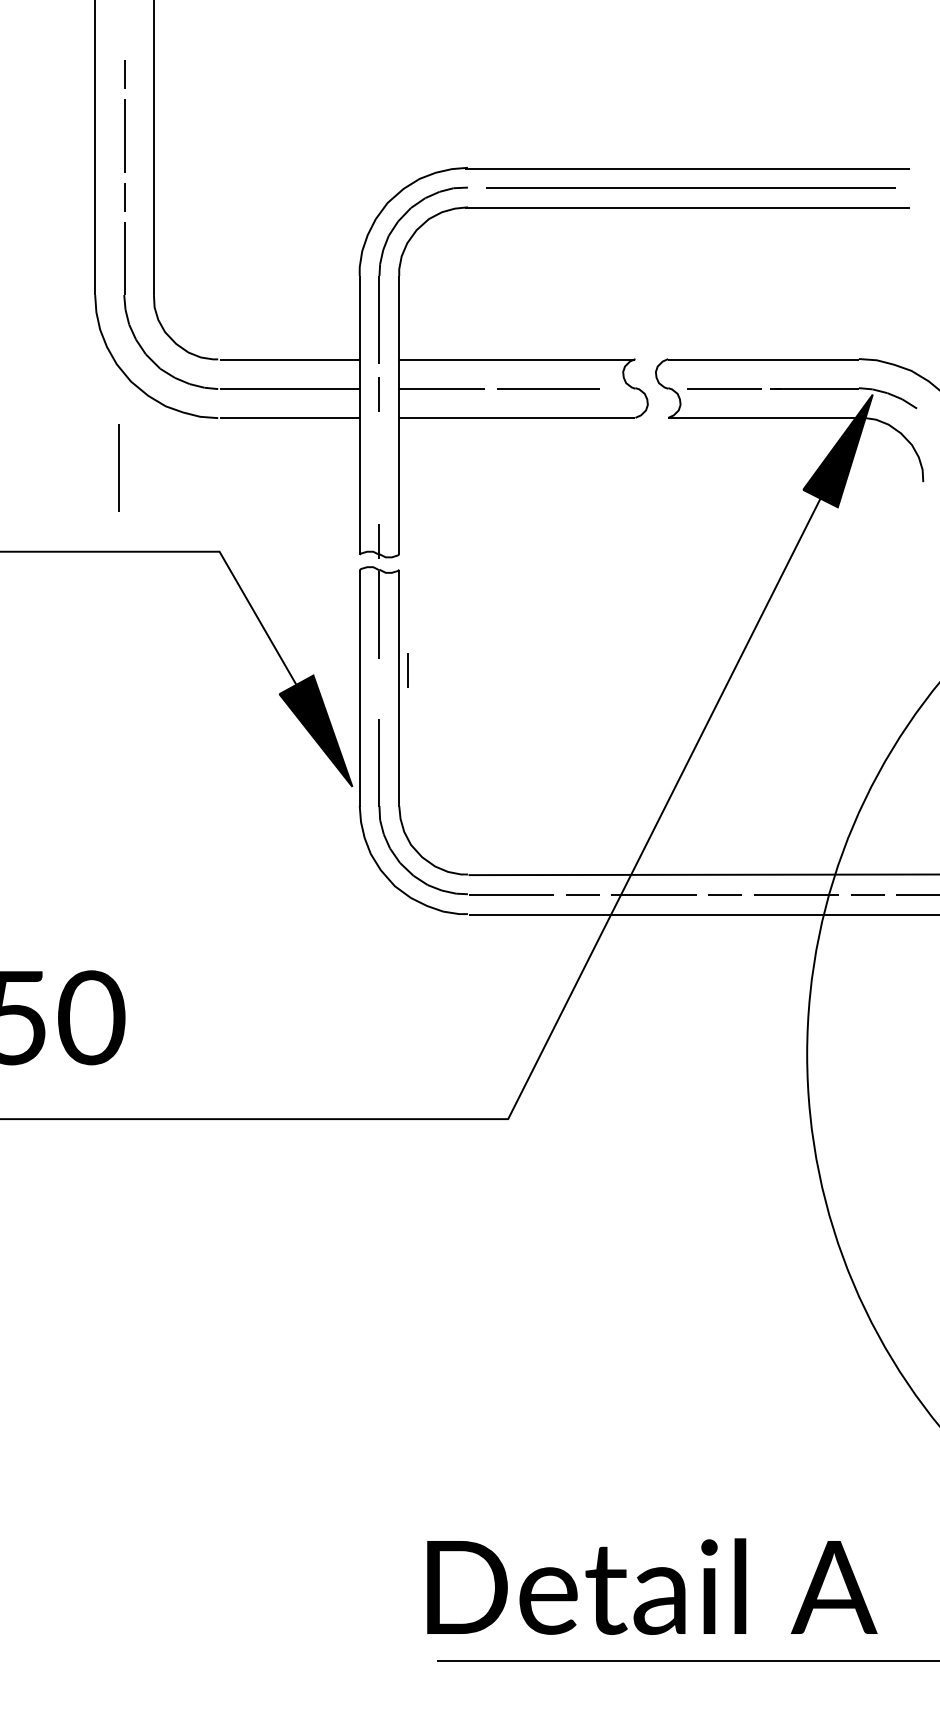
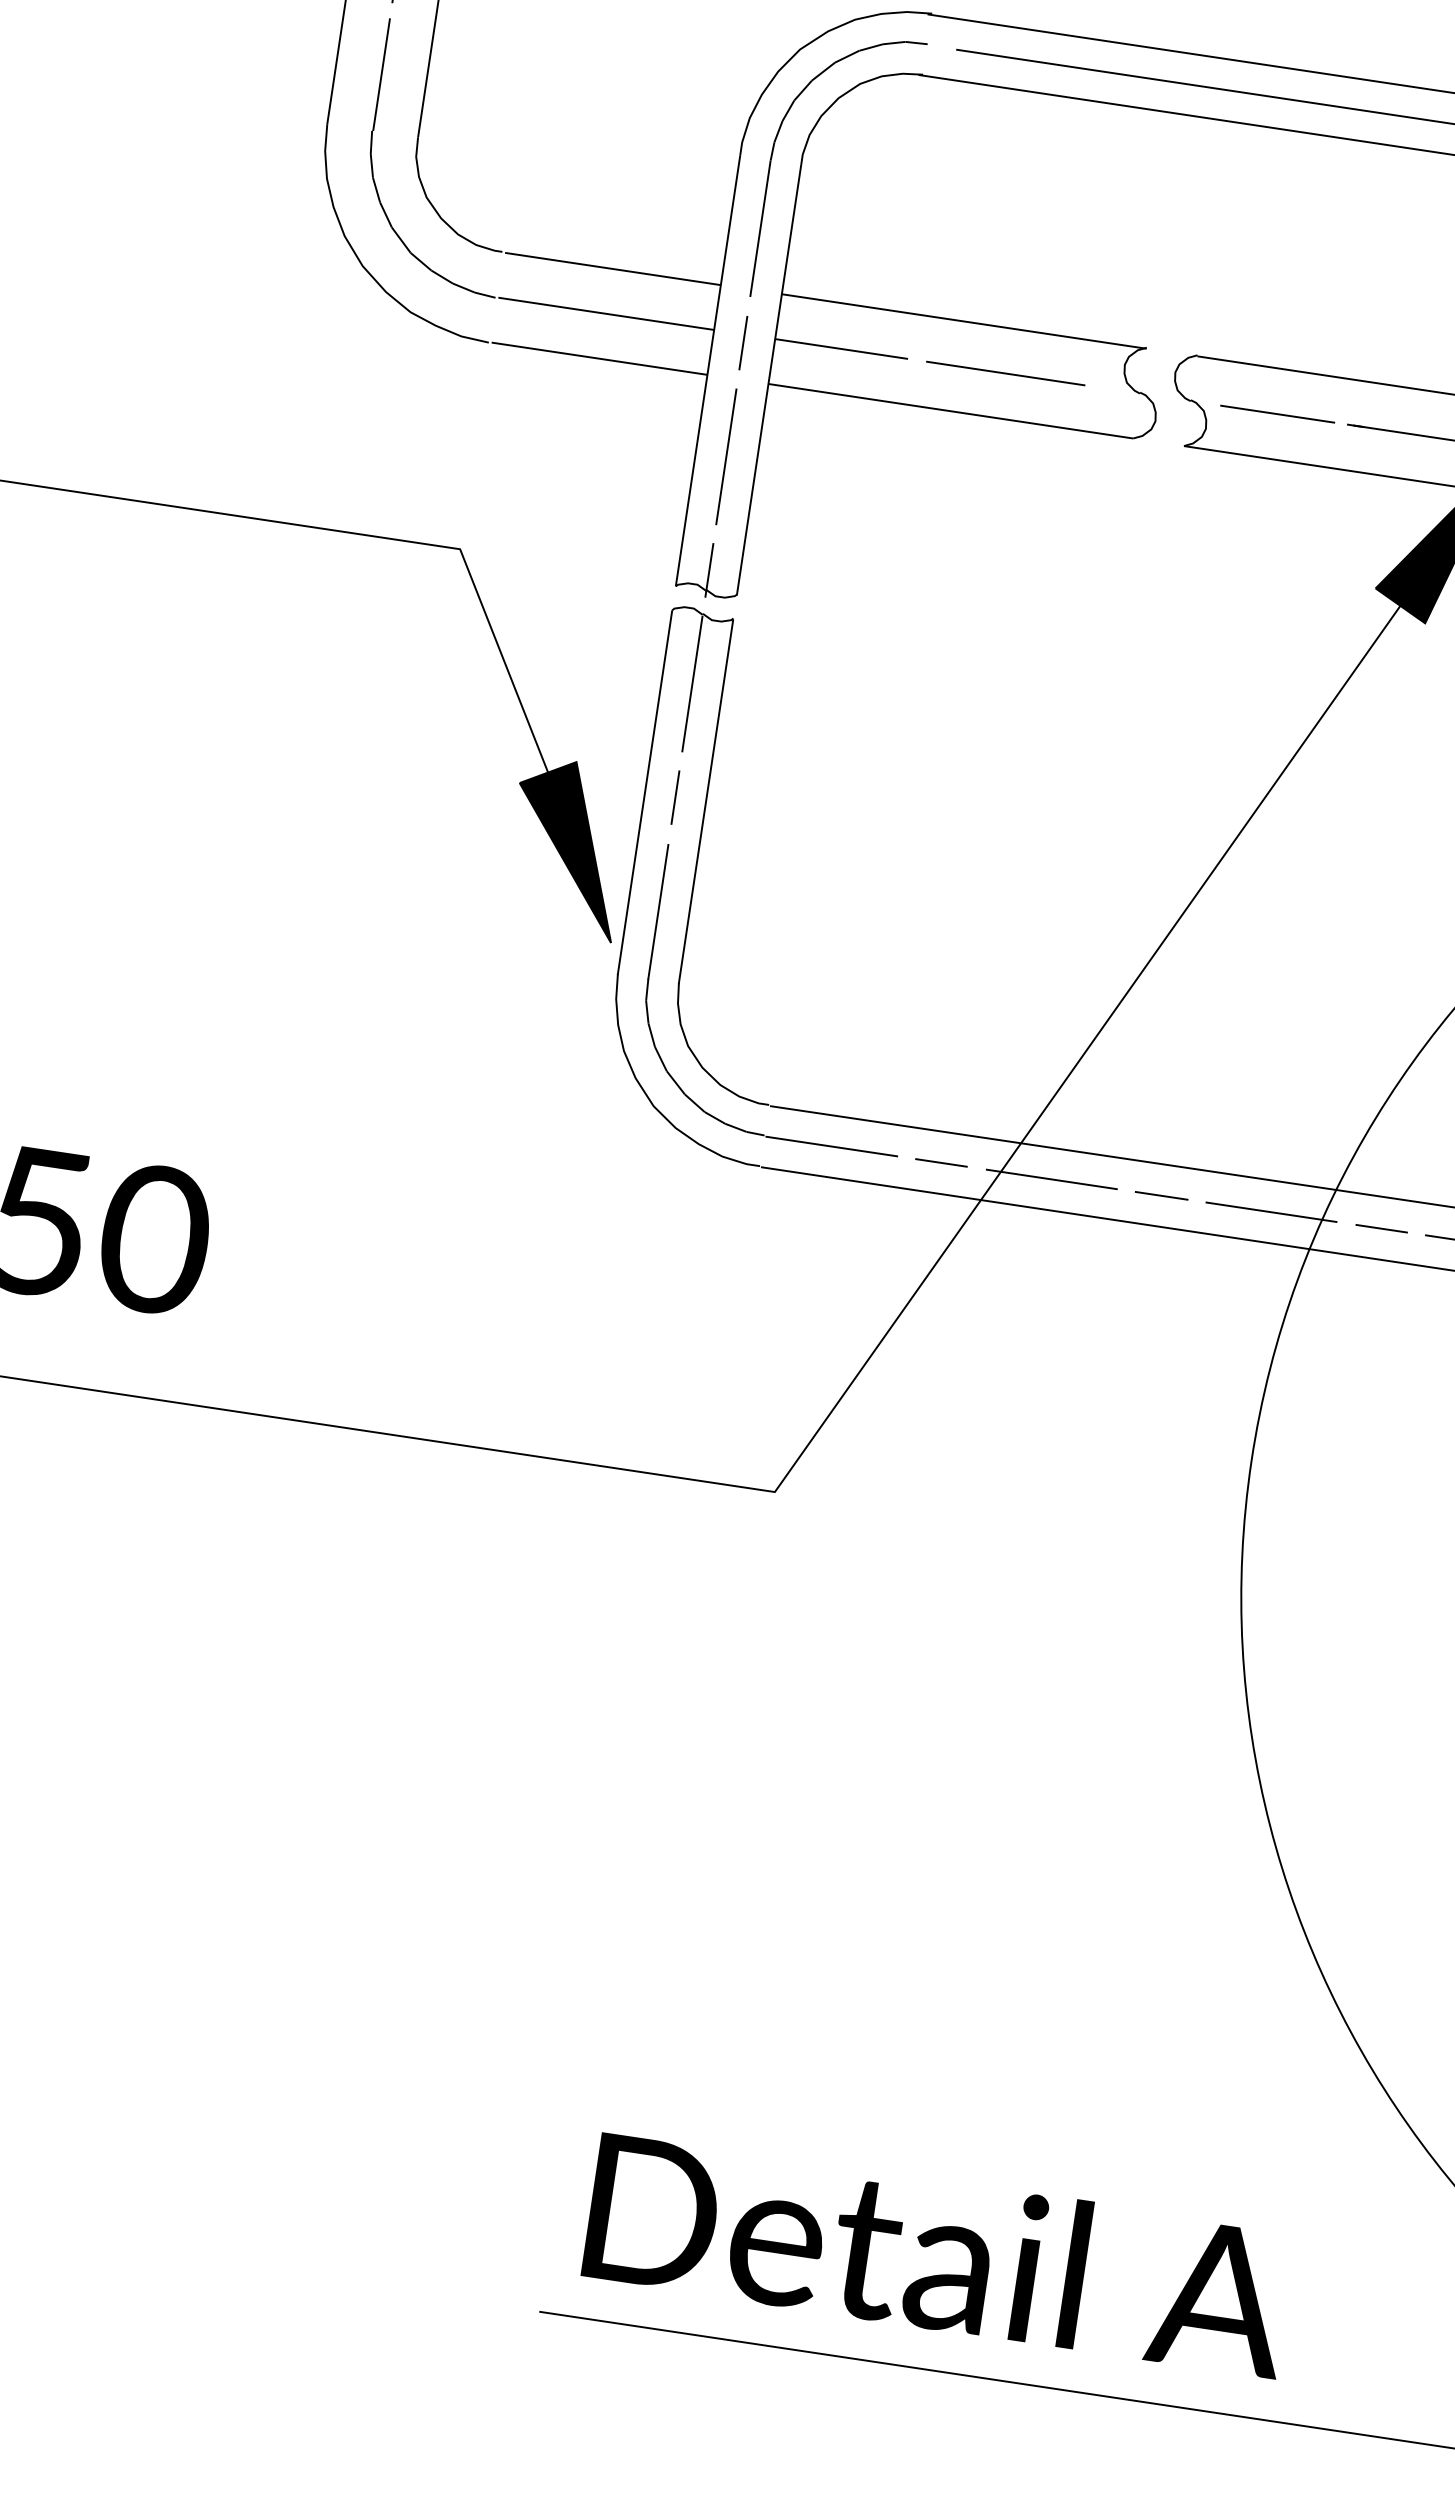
line: (118, 467) -> (725, 455), moved
line: (407, 670) -> (673, 797), moved
text: (652, 1586) -> (939, 2254), moved

